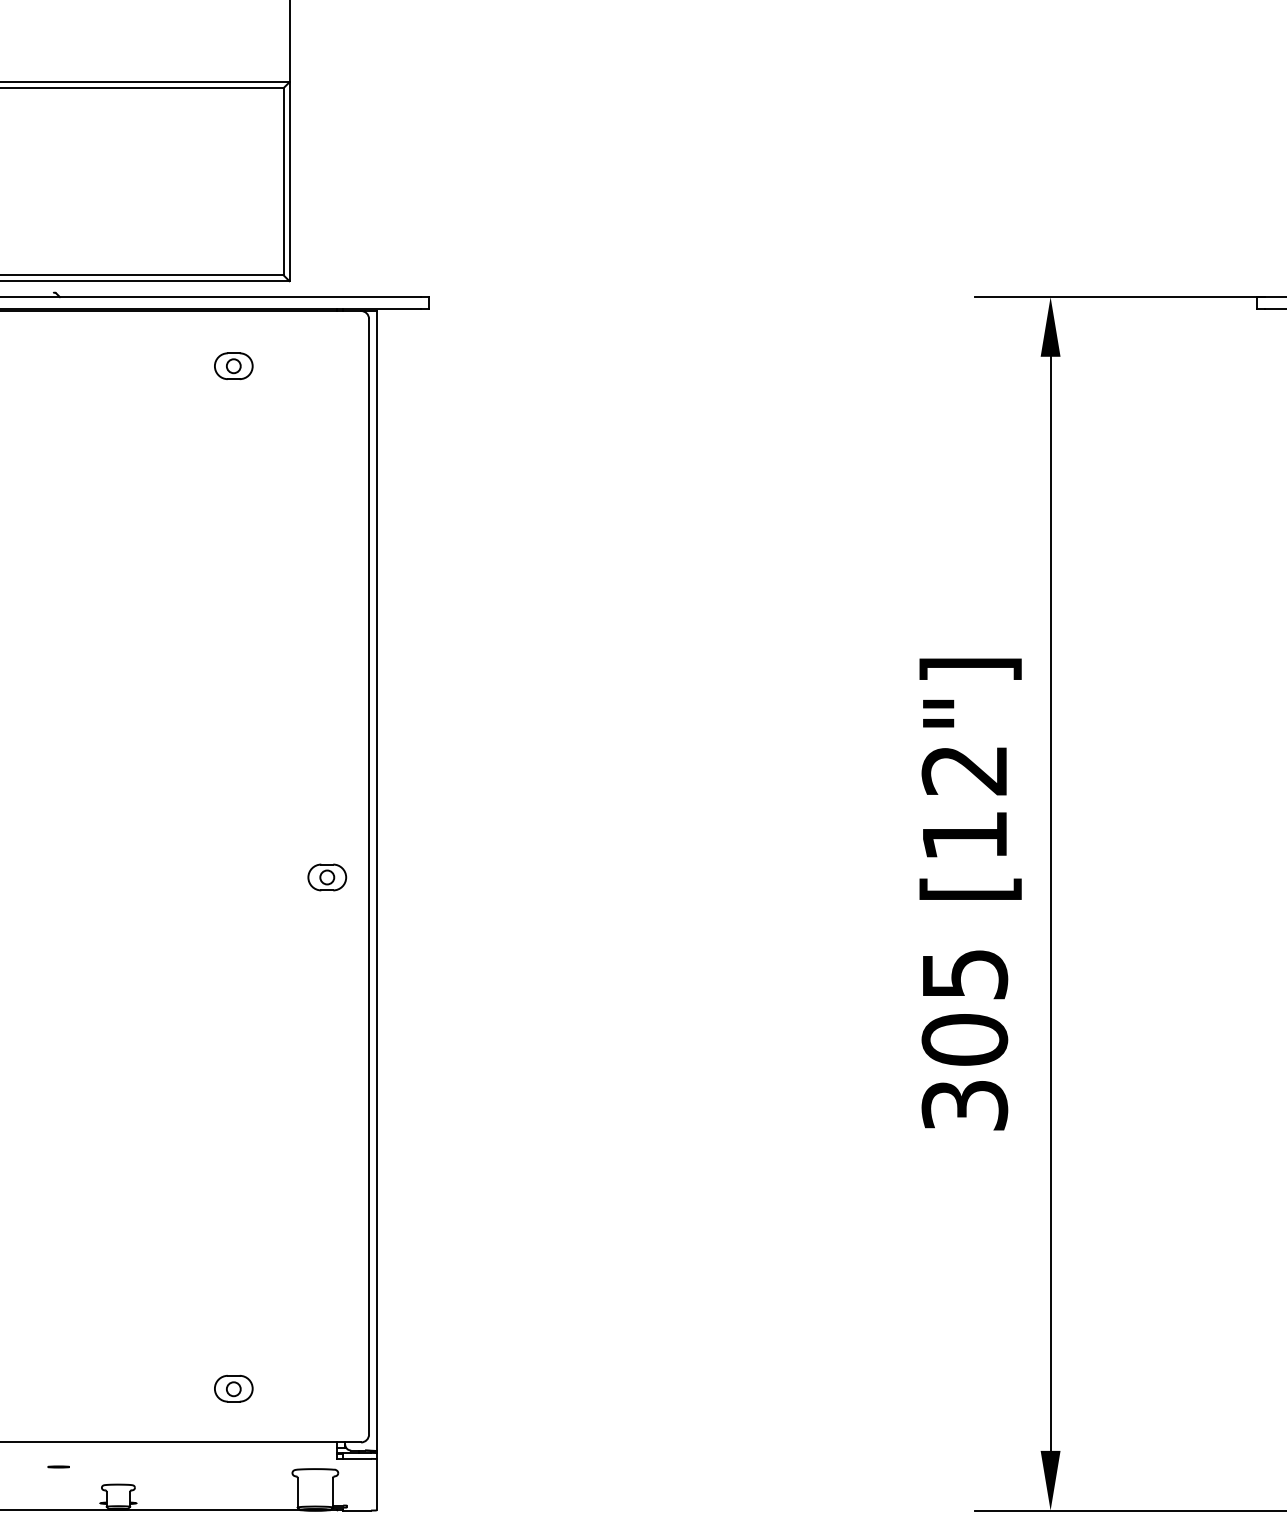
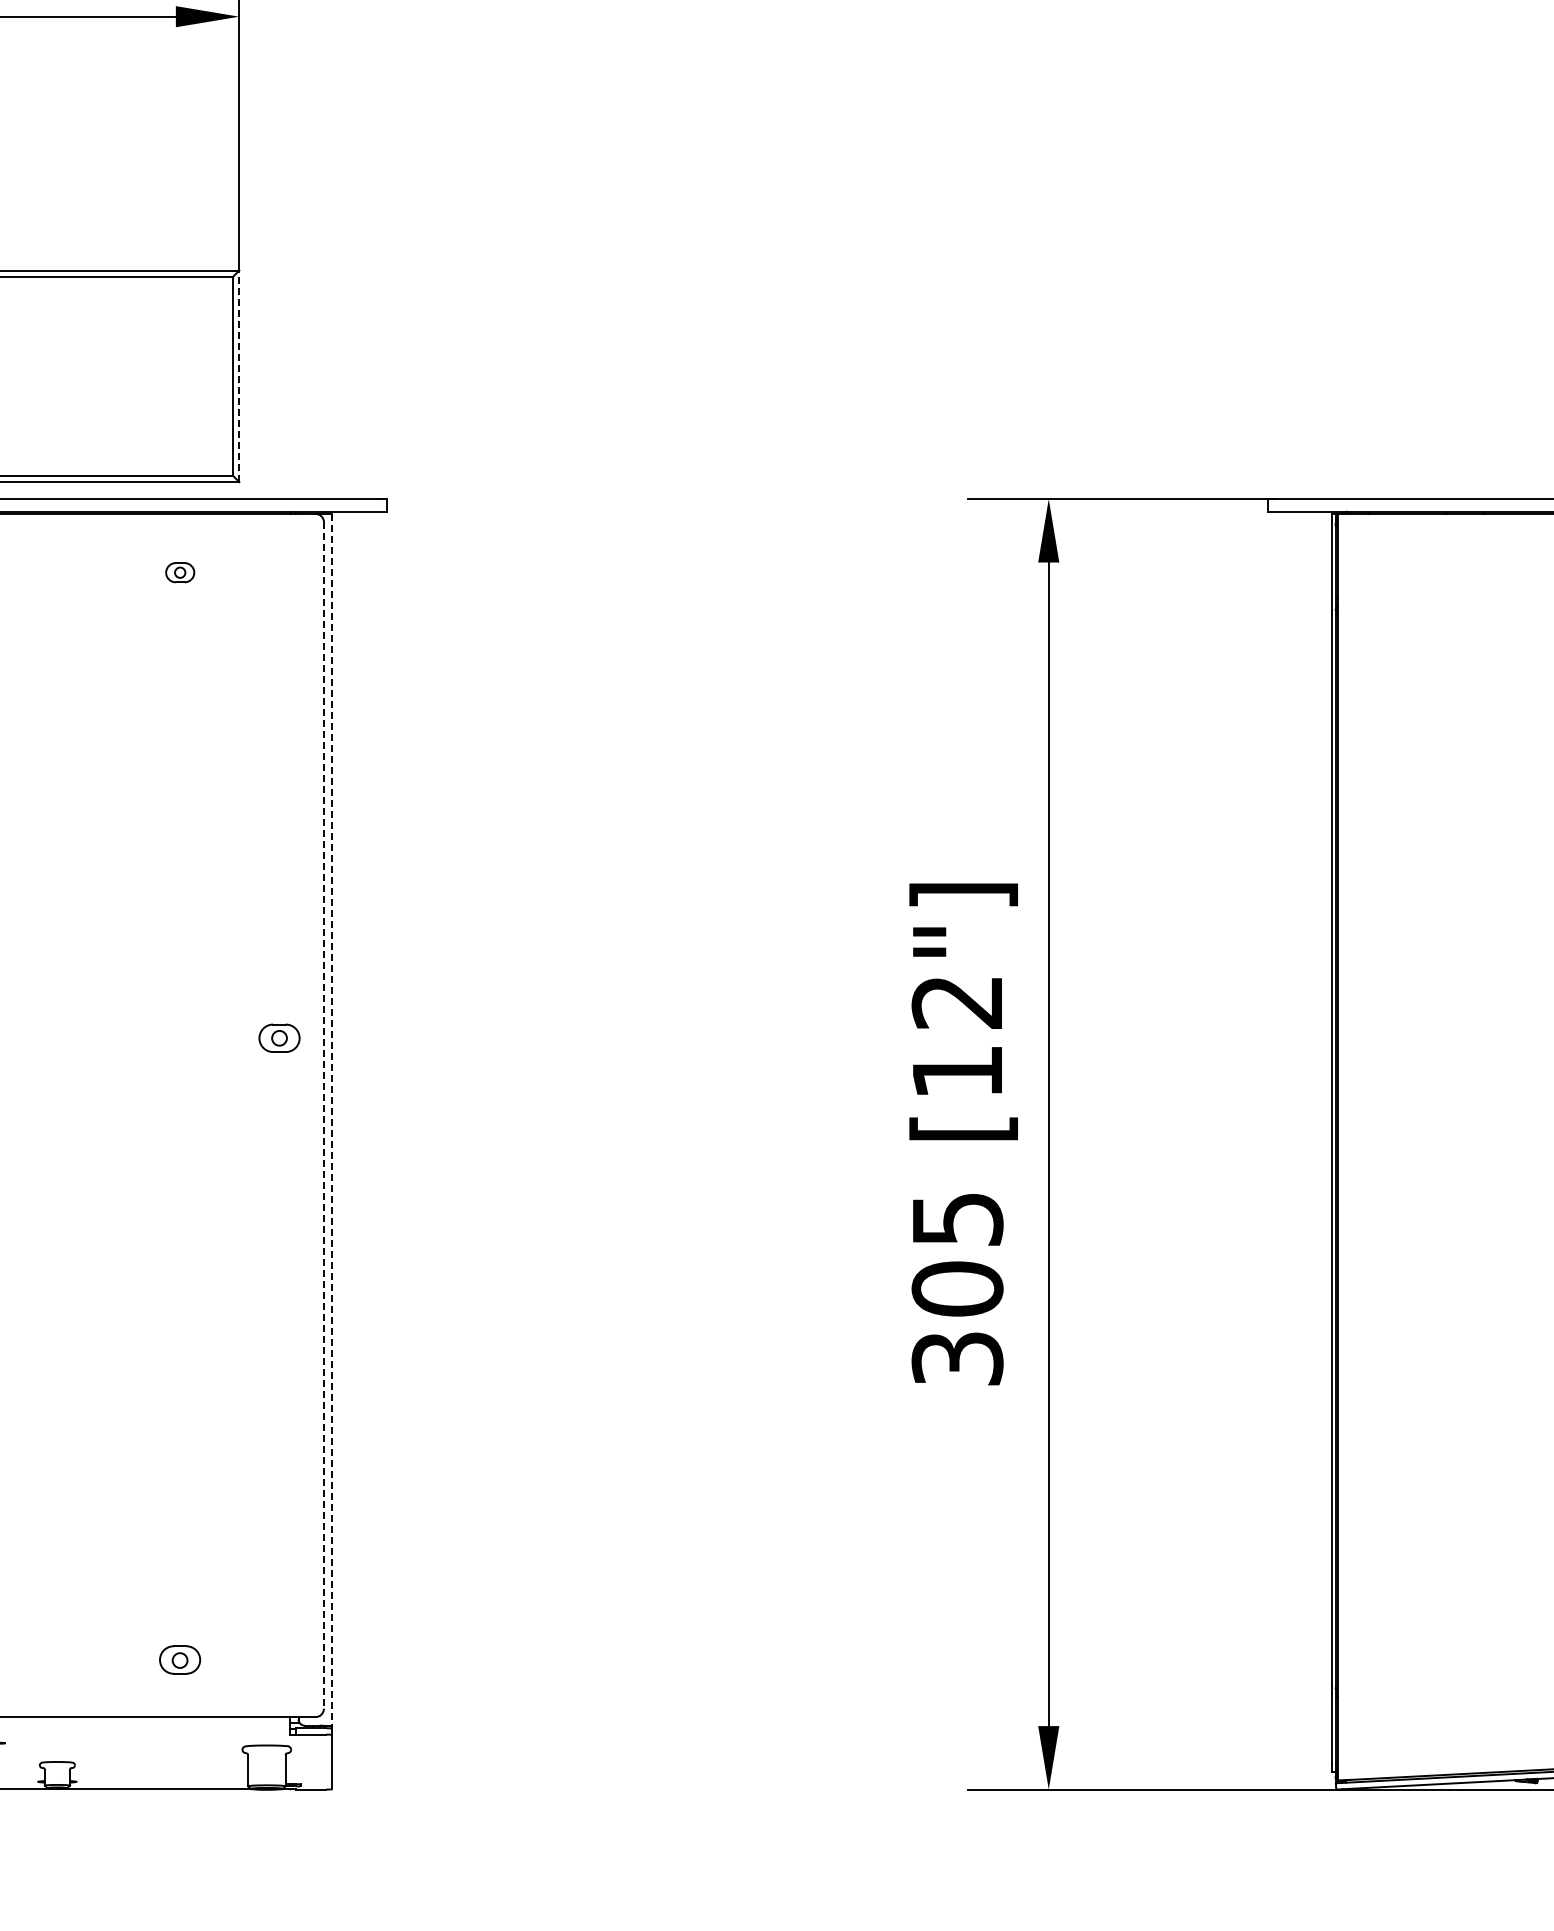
line: (289, 181) -> (239, 376), solid -> dashed
part: (234, 366) -> (180, 572), size x0.7
part: (327, 876) -> (279, 1037), moved
line: (368, 877) -> (323, 1116), solid -> dashed
line: (377, 881) -> (332, 1120), solid -> dashed

